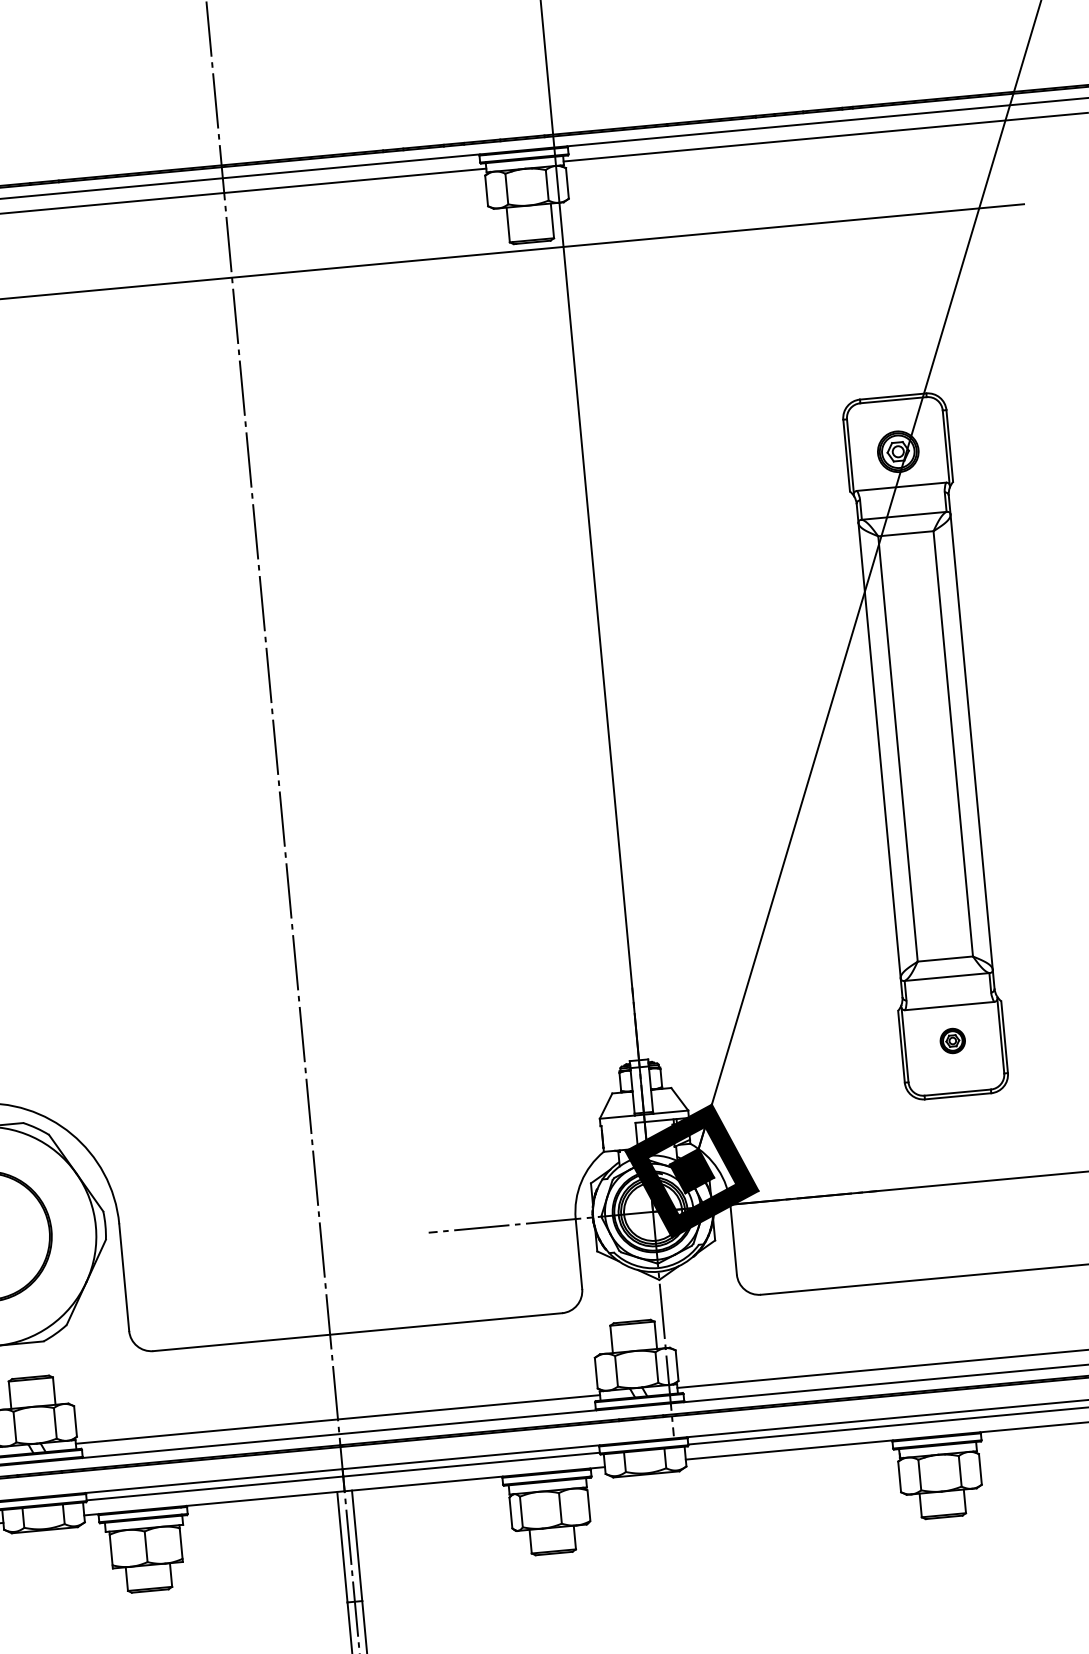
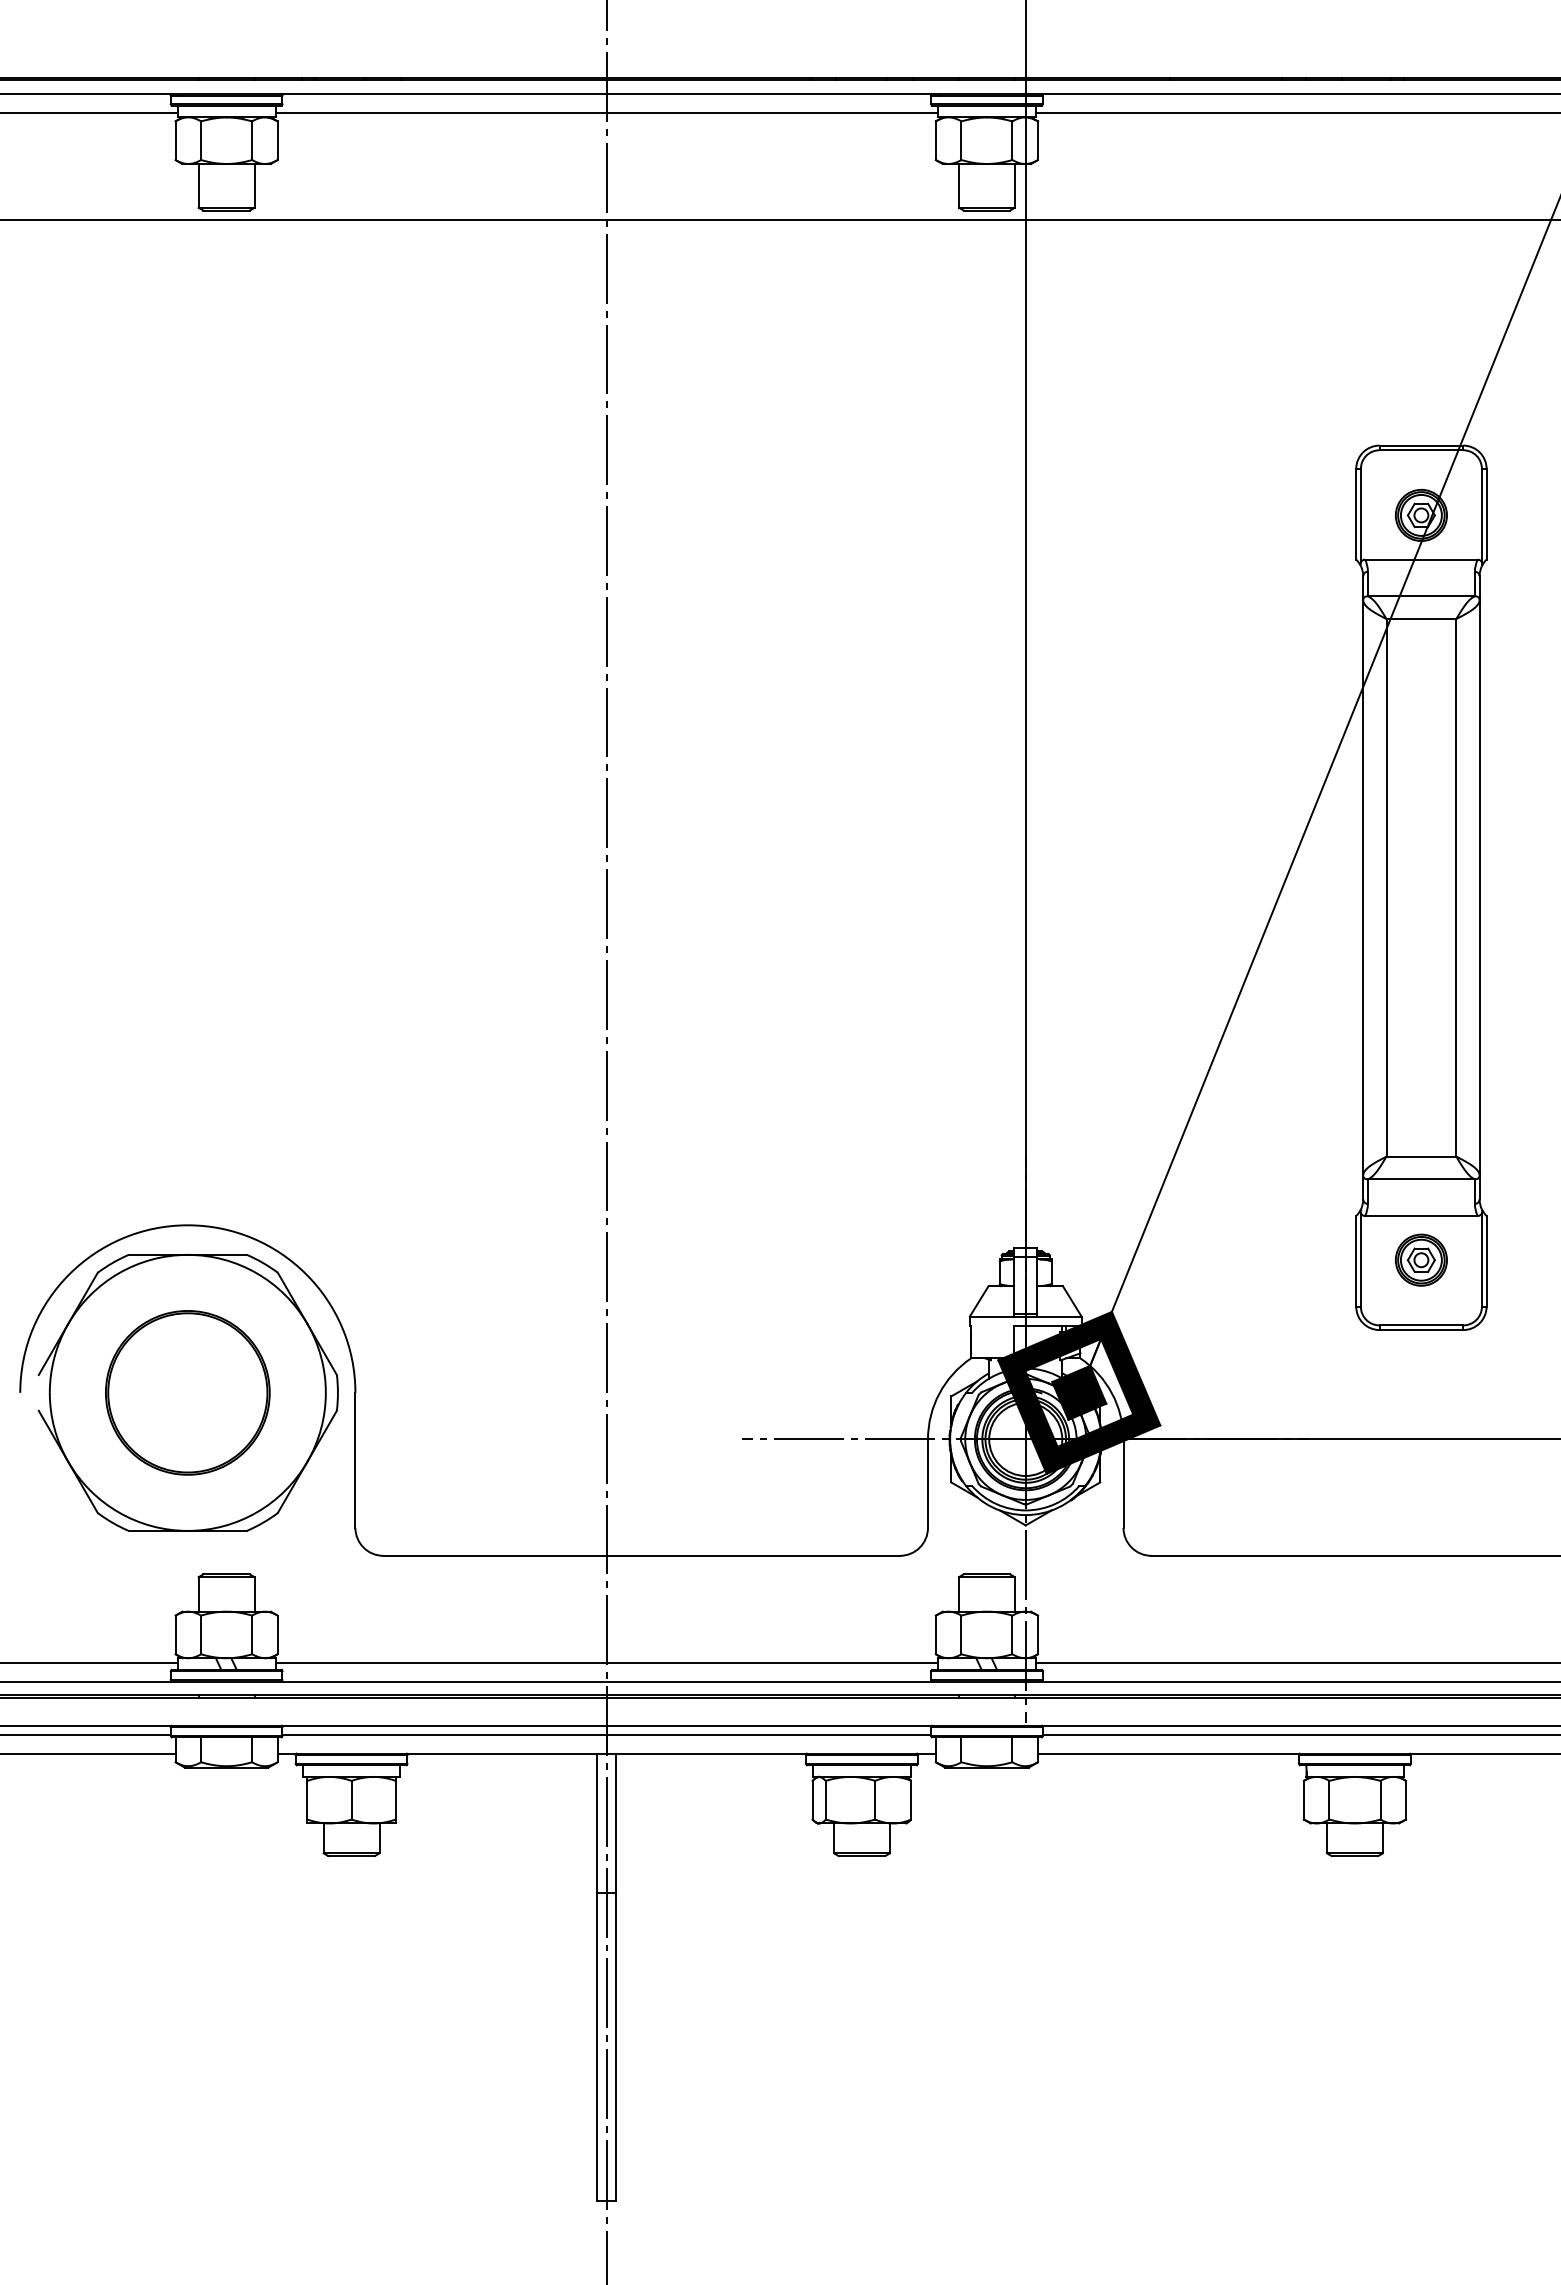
part: (952, 1040) -> (1420, 1259), size x1.67

